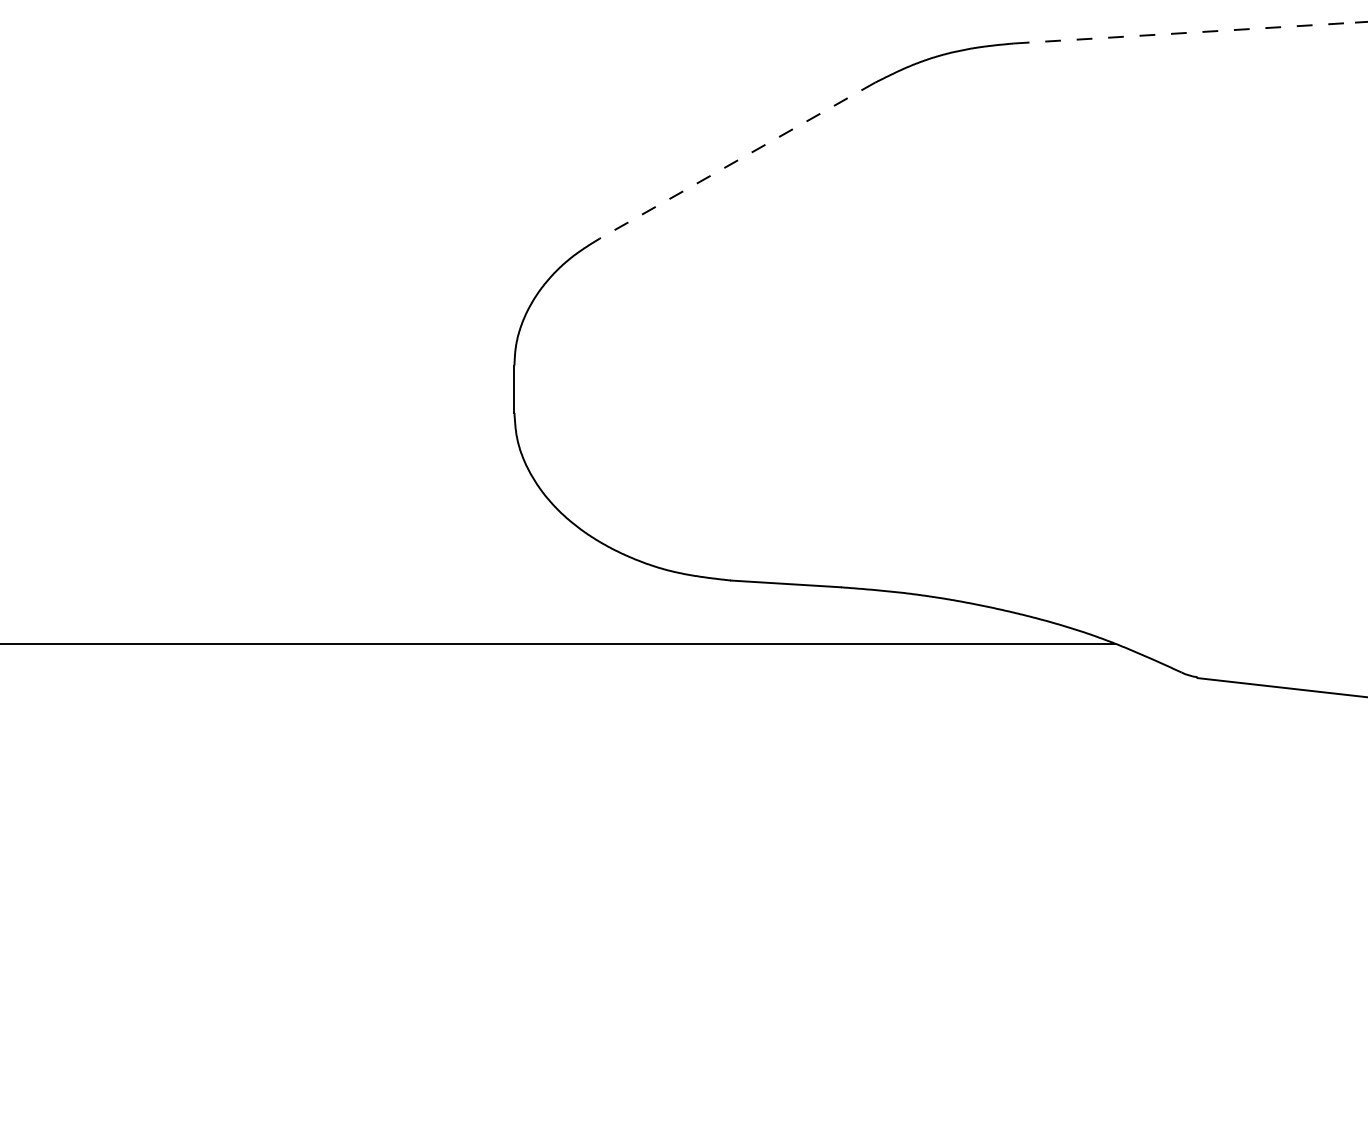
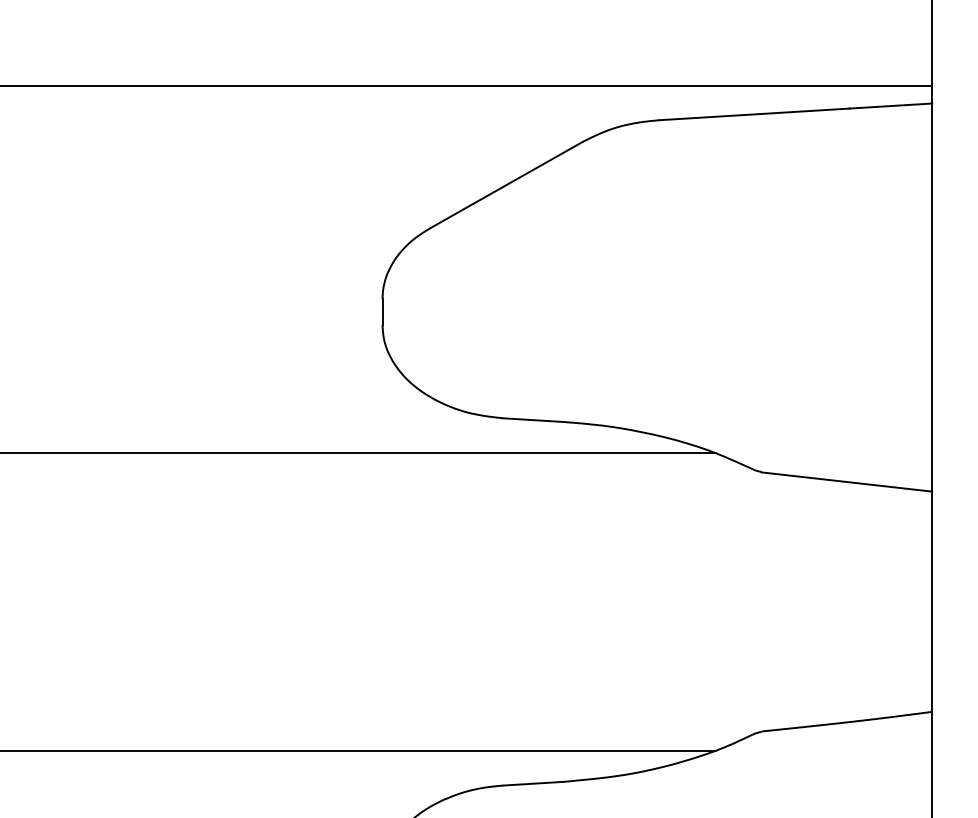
line: (1186, 33) -> (755, 114), dashed -> solid
line: (737, 161) -> (506, 185), dashed -> solid

